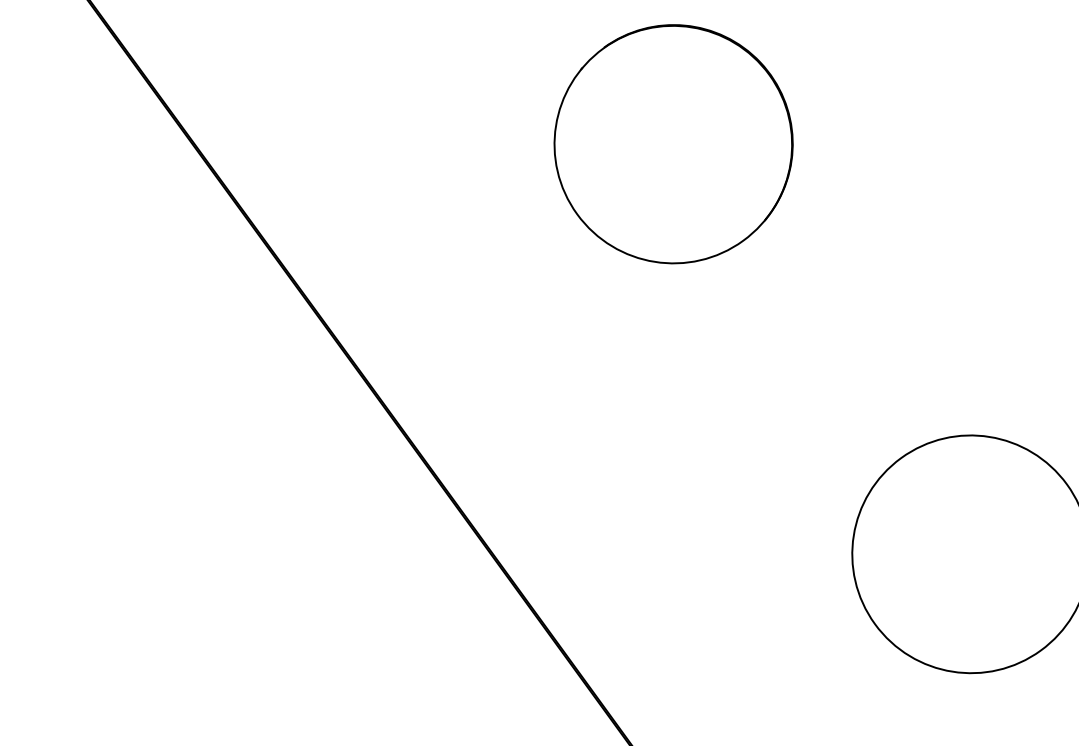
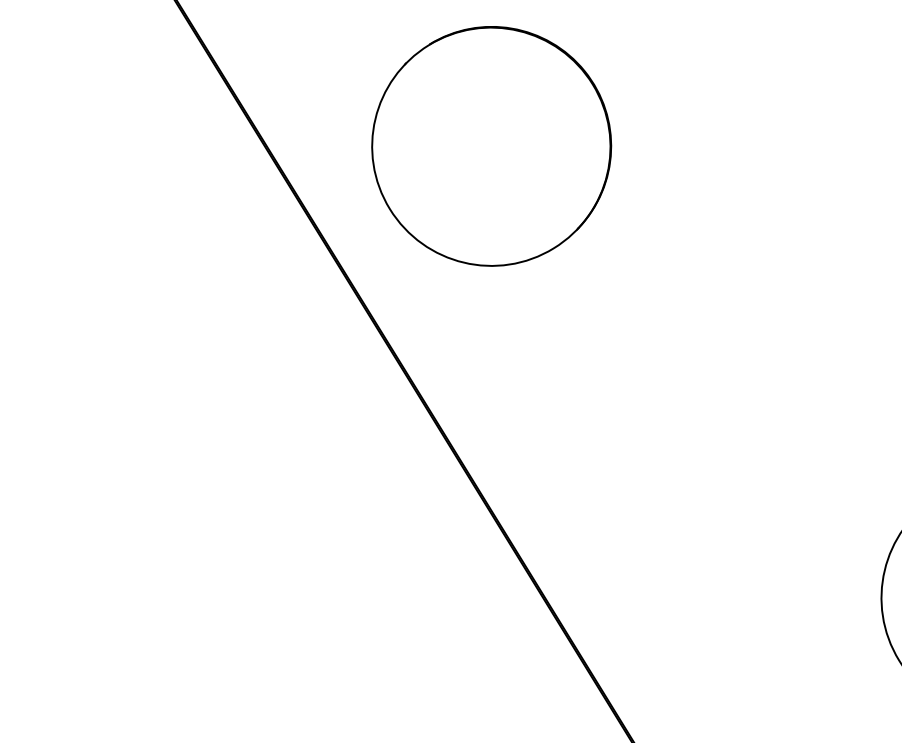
part: (673, 144) -> (491, 146), moved

